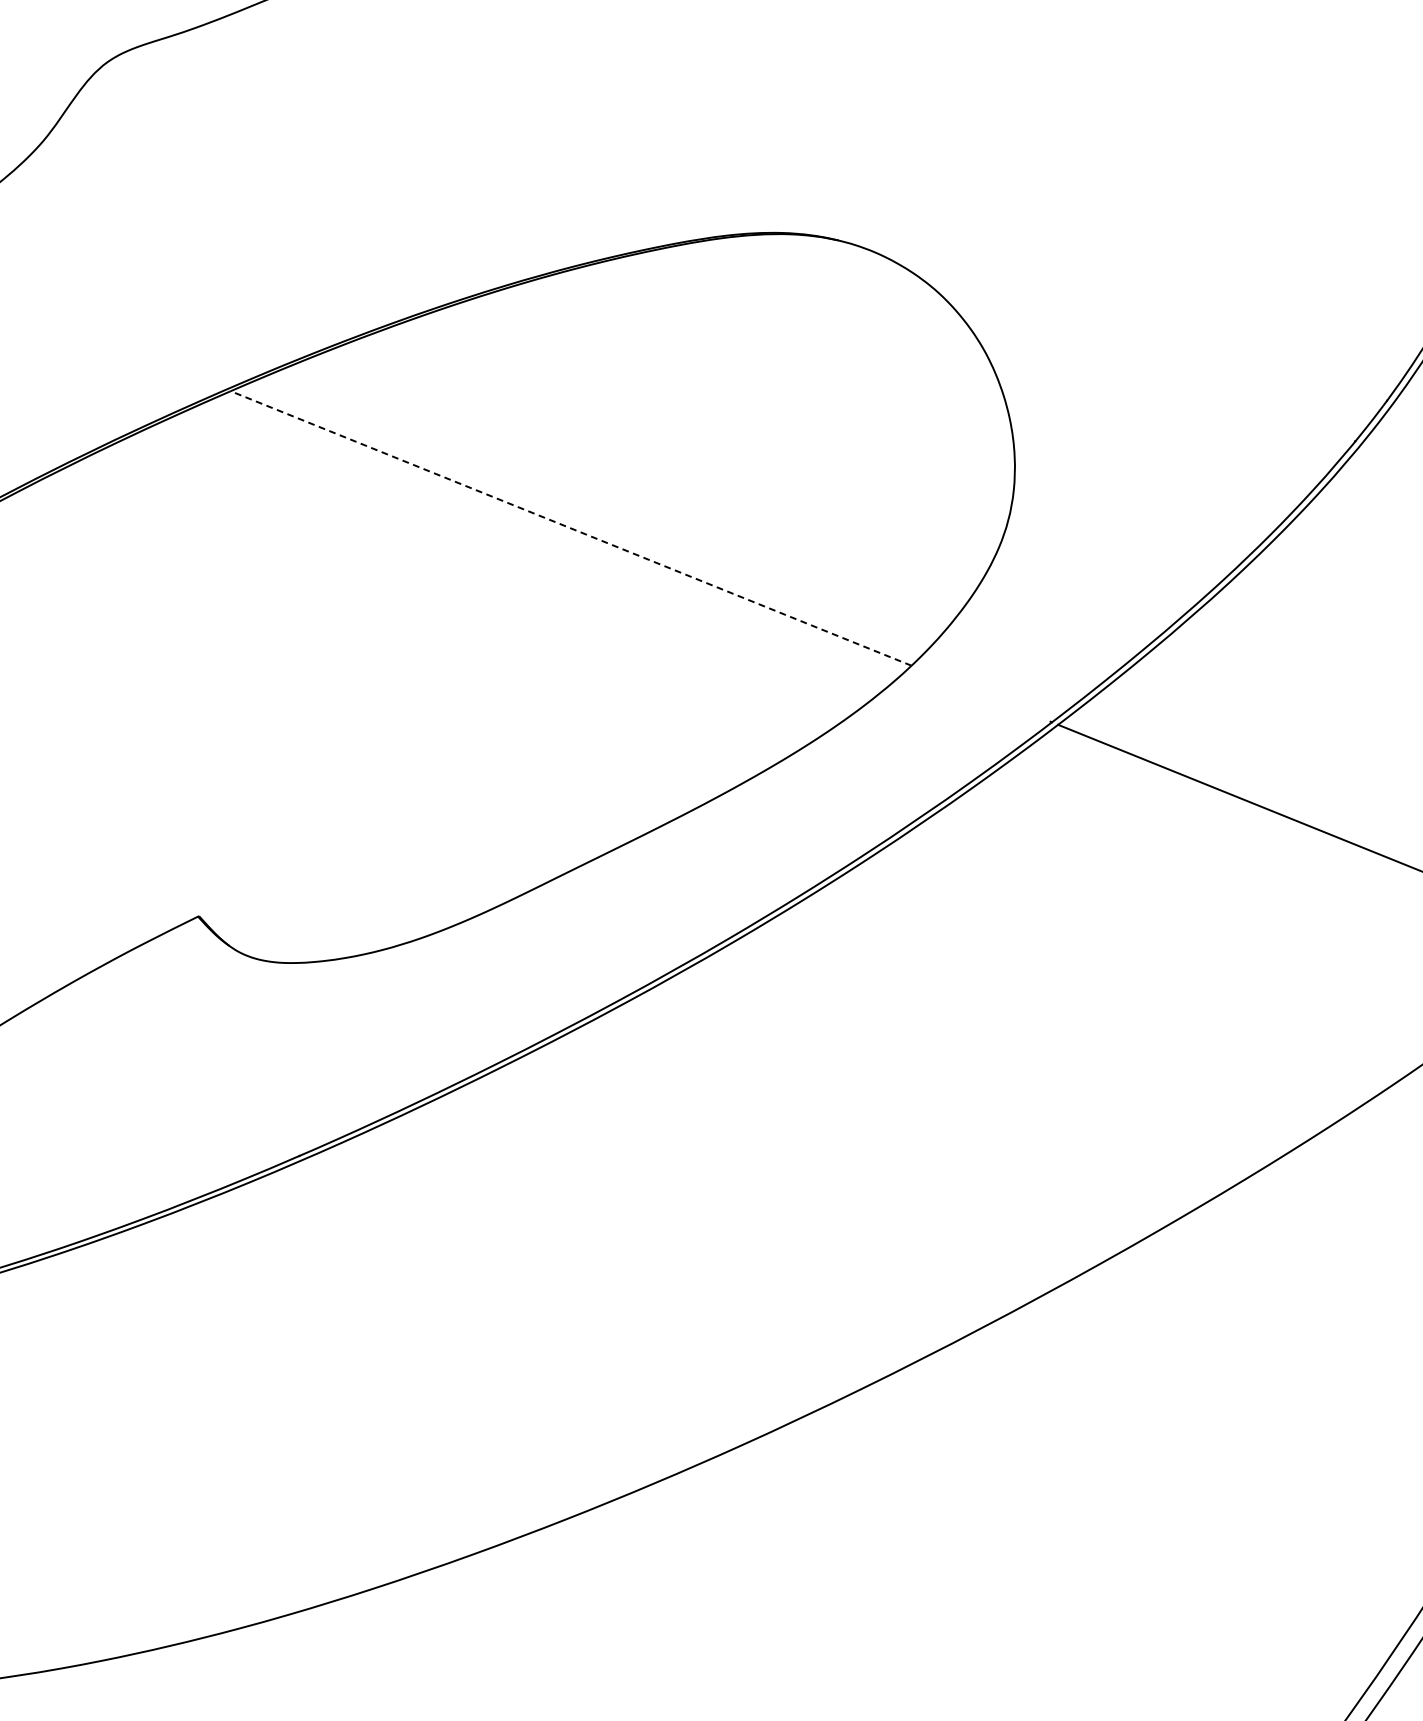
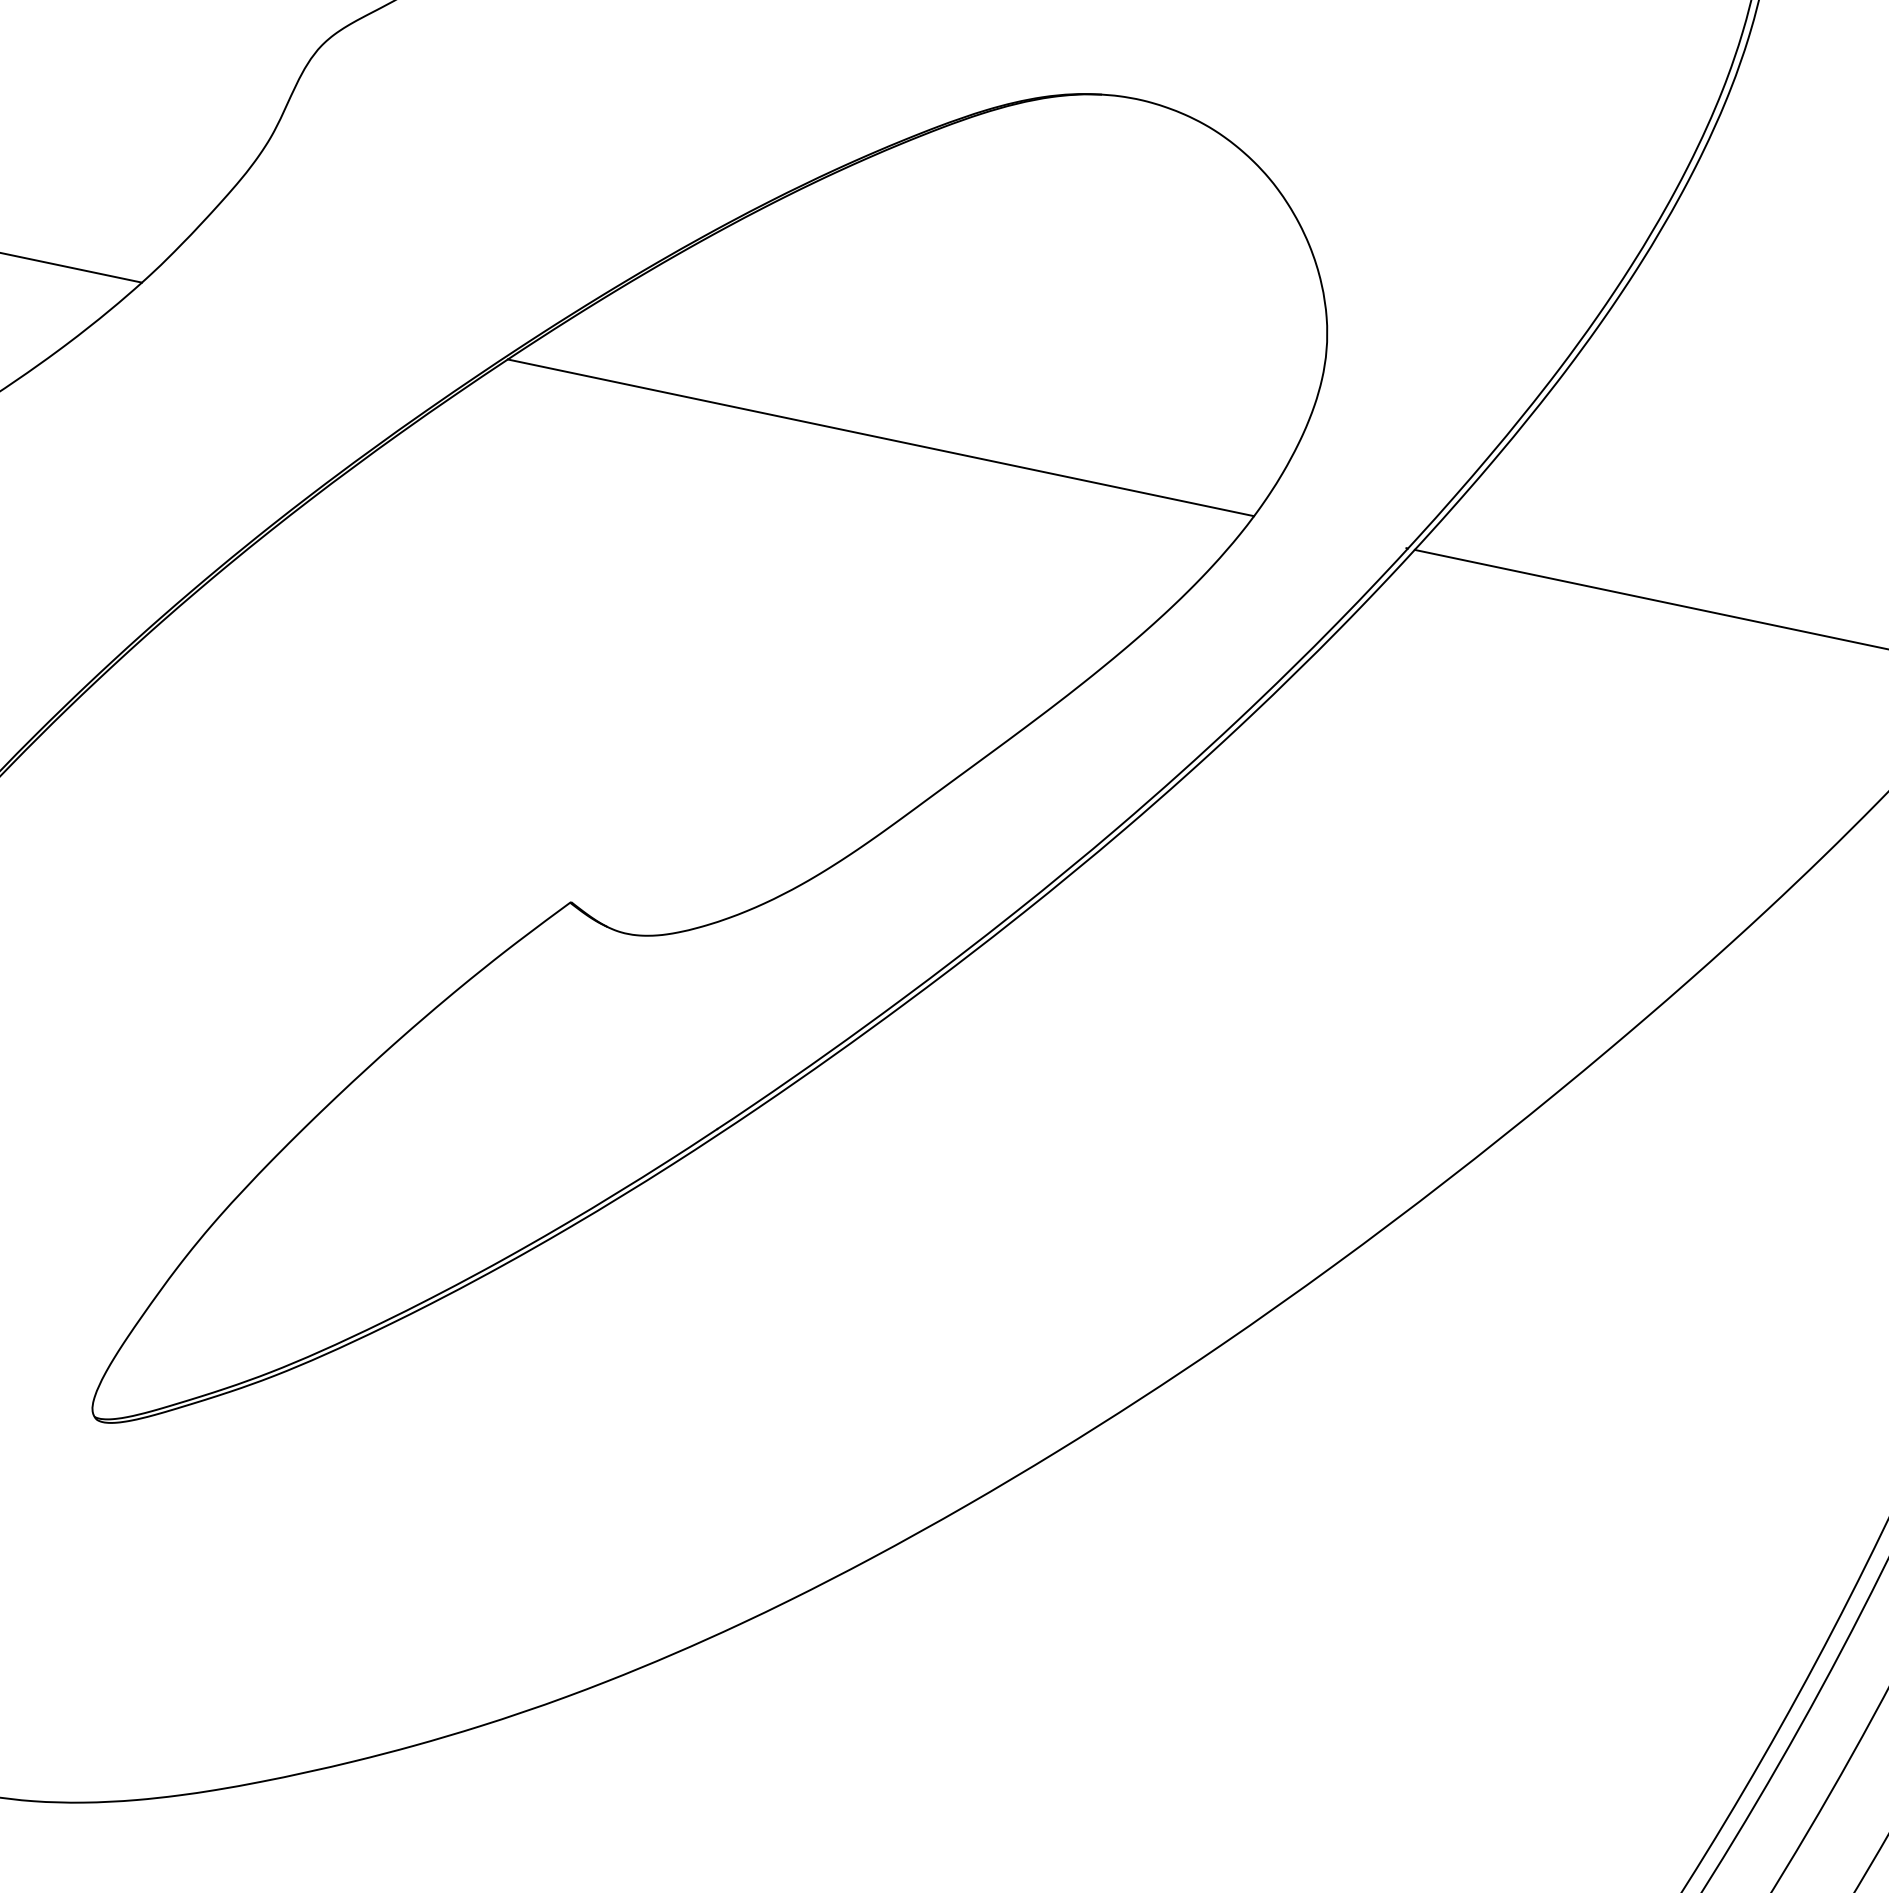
line: (570, 528) -> (880, 437), dashed -> solid

